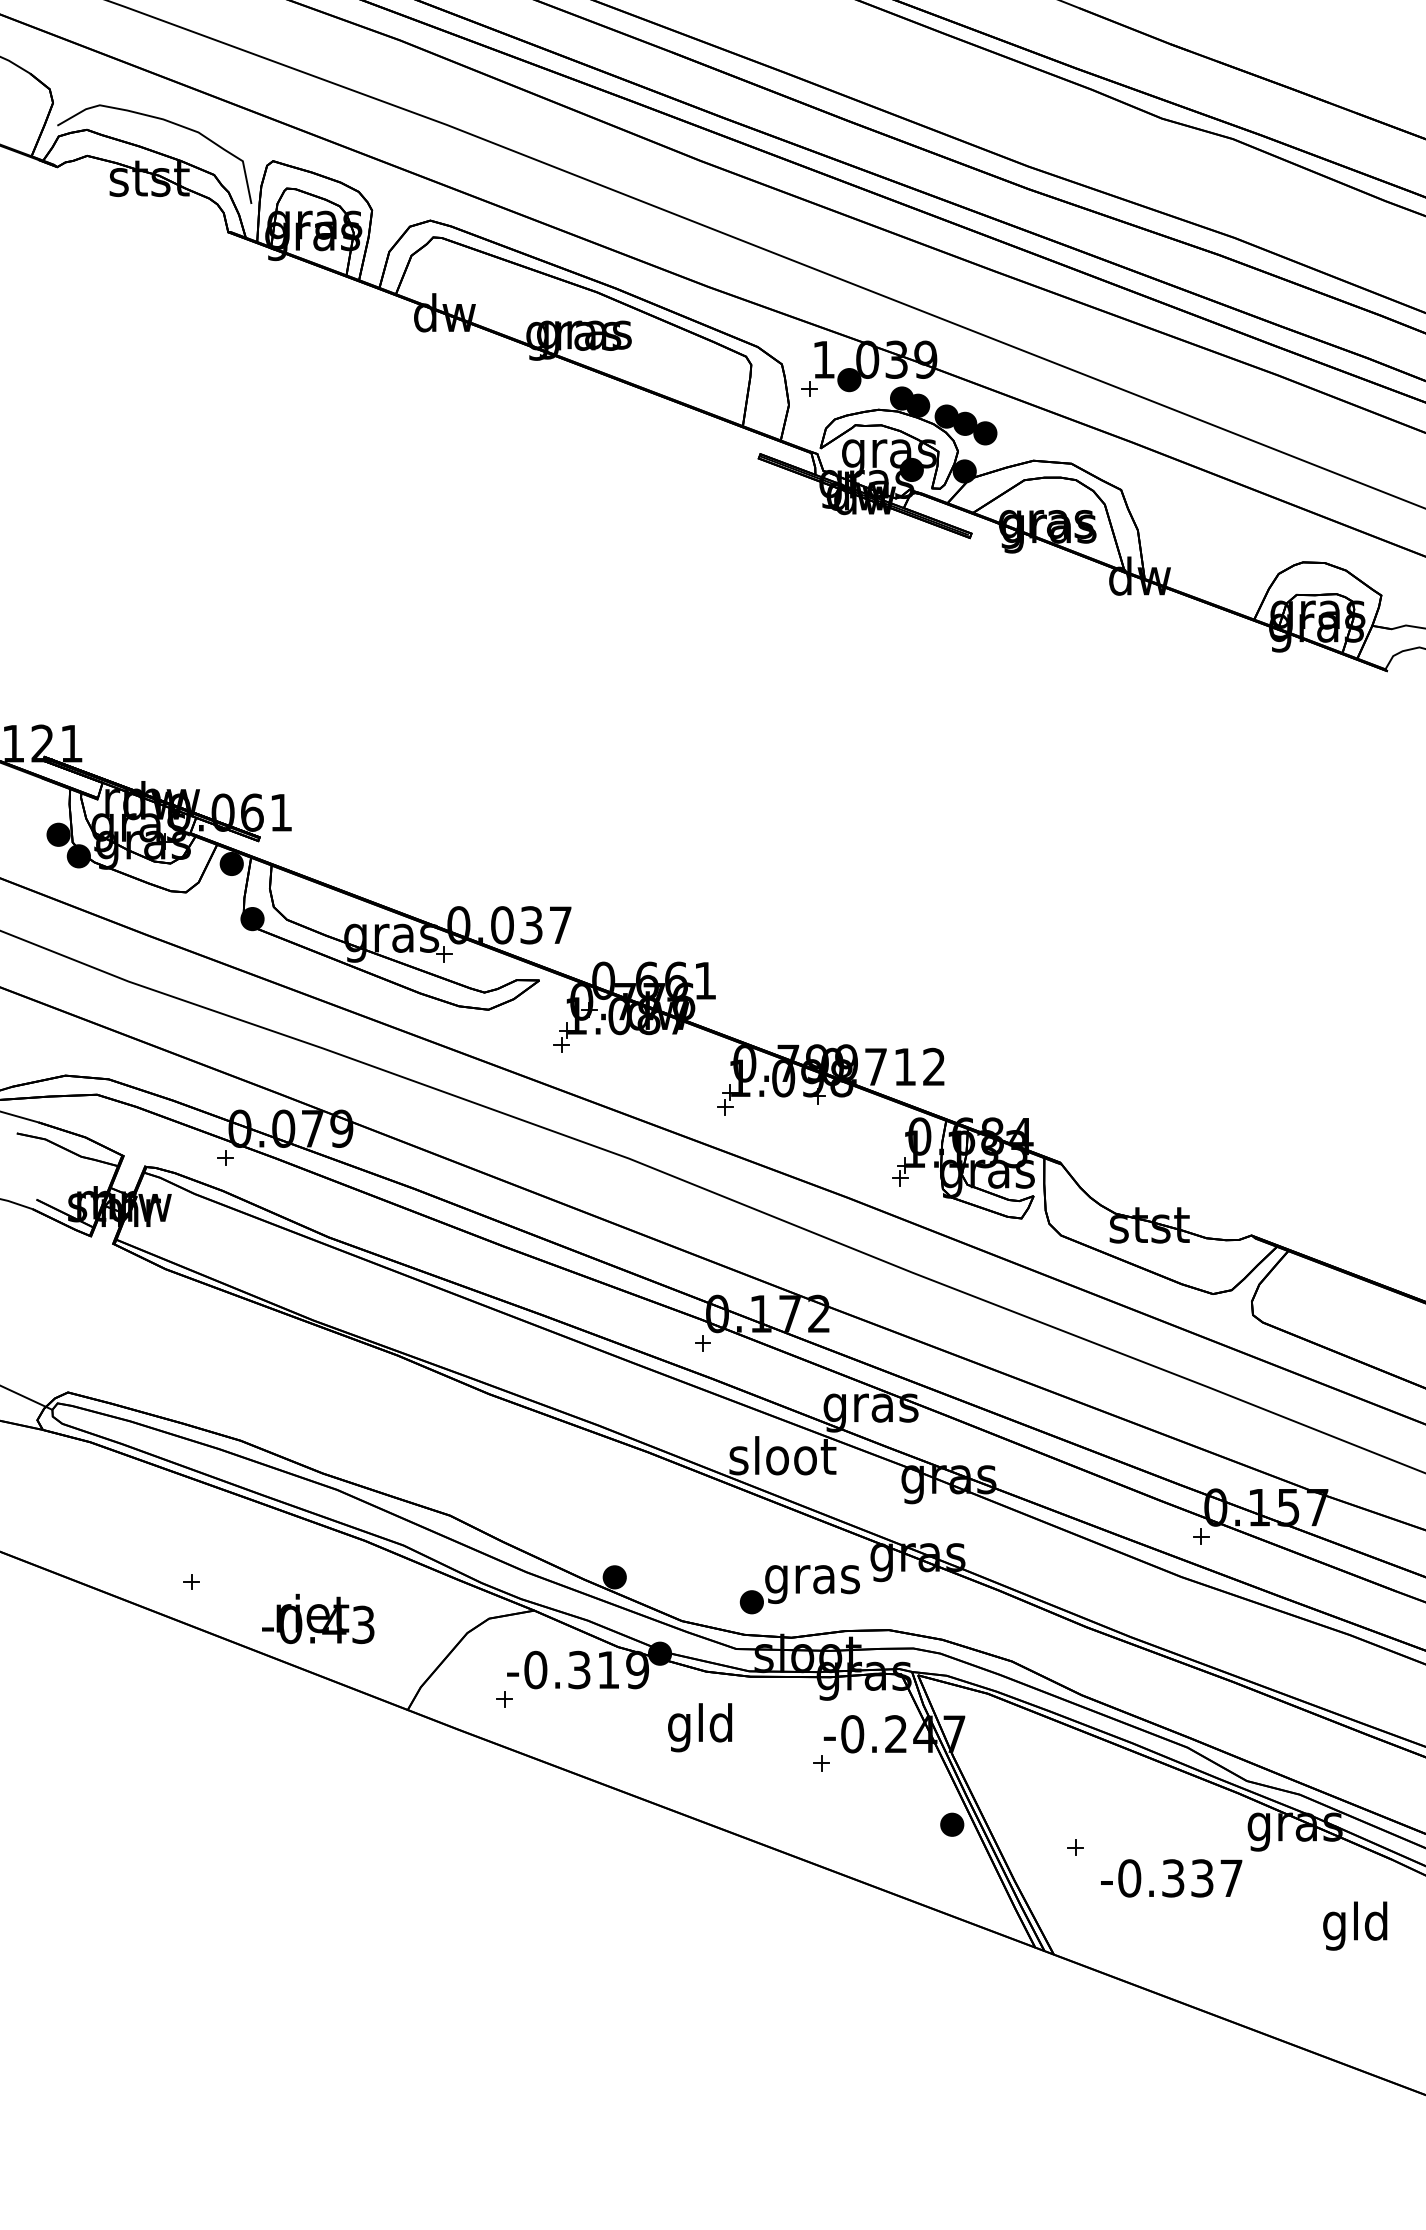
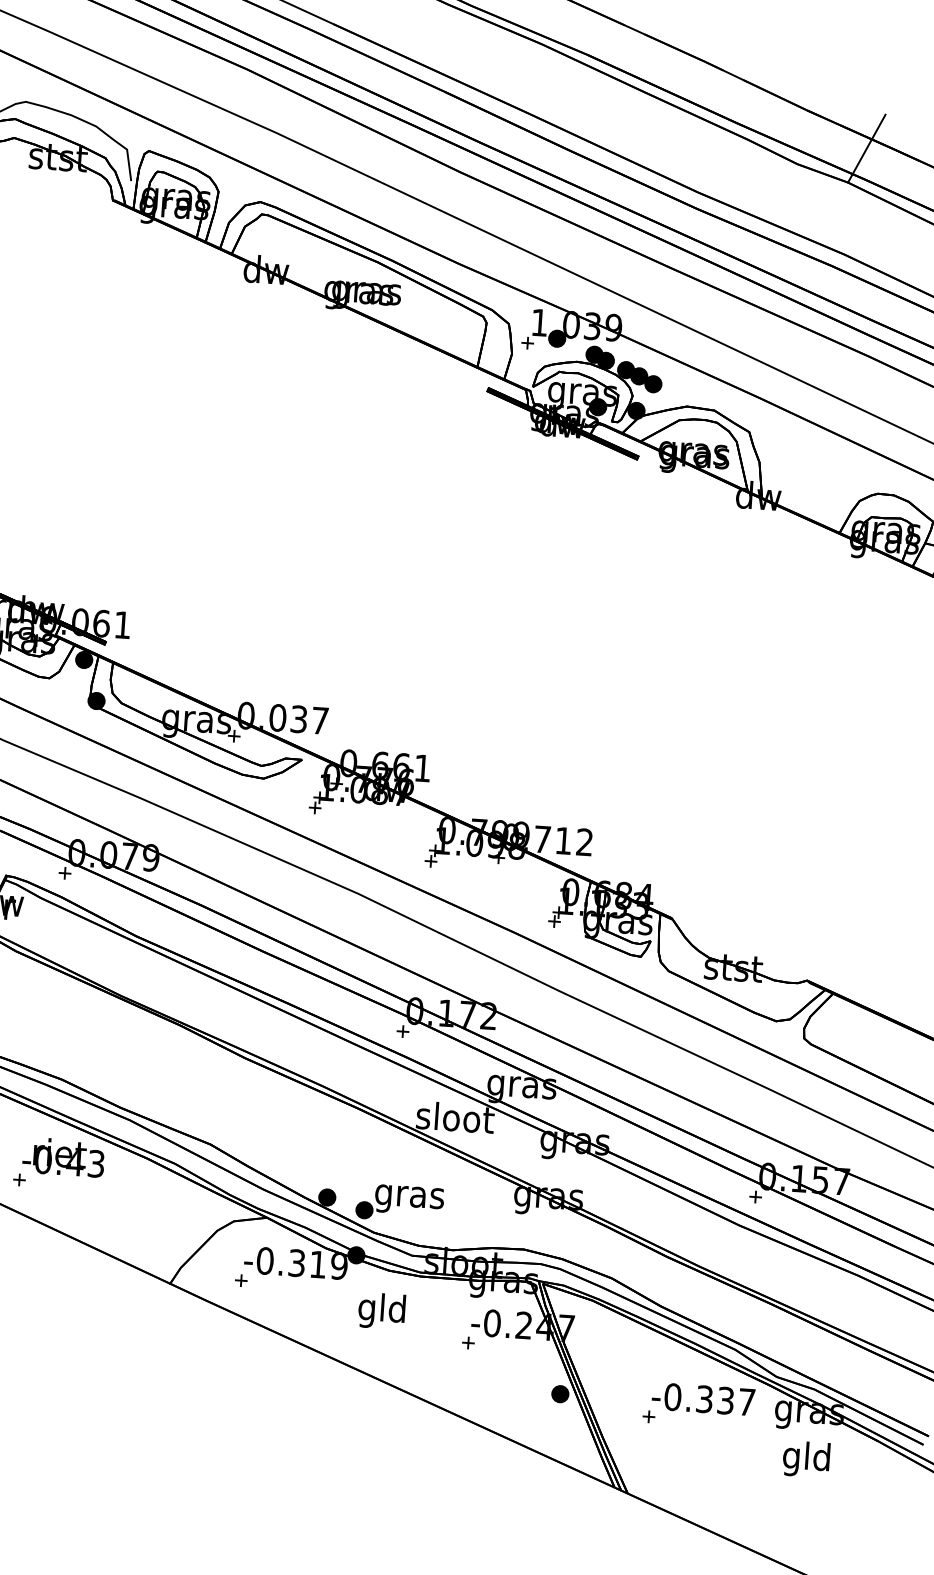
line: (1255, 90) -> (866, 148), added
part: (799, 1589) -> (399, 1203), moved
text: (318, 1618) -> (63, 1157), moved
text: (1171, 1878) -> (703, 1399), moved
text: (1355, 1925) -> (806, 1458), moved

